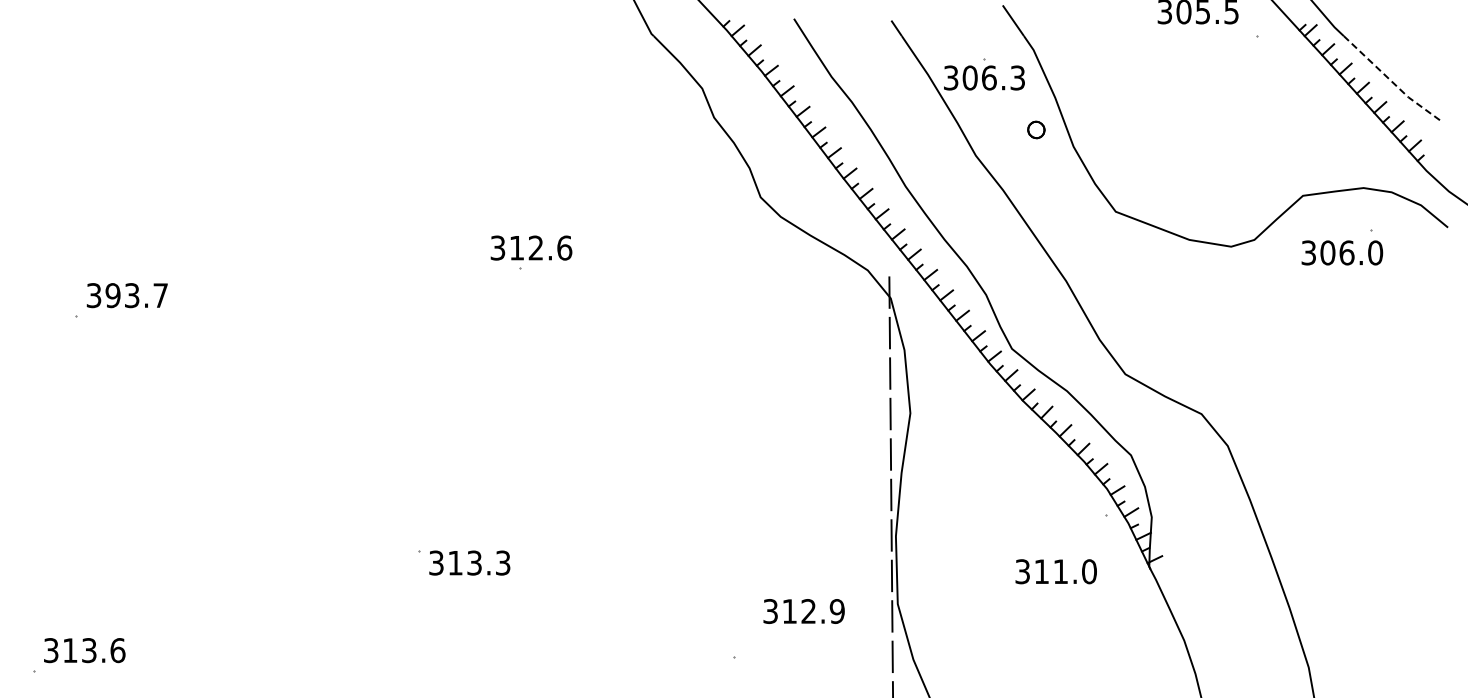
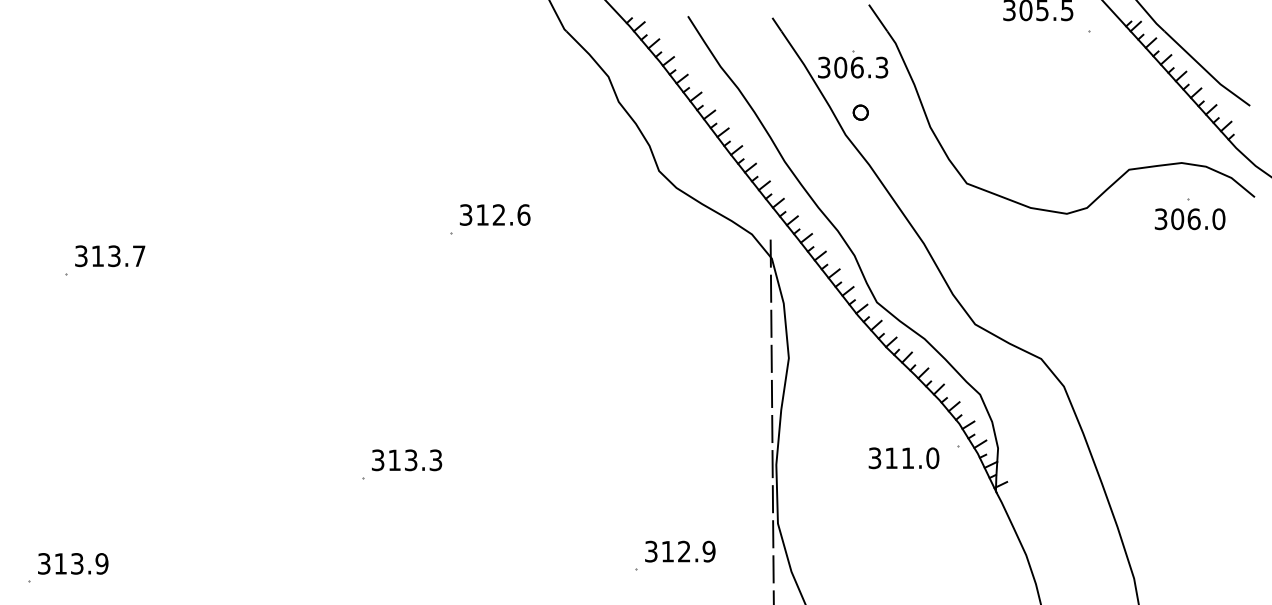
line: (1392, 82) -> (1206, 71), dashed -> solid
part: (1036, 129) -> (860, 112), moved
text: (531, 247) -> (495, 214), moved
text: (1342, 252) -> (1190, 218), moved
text: (112, 295) -> (97, 256), 393.7 -> 313.7
text: (469, 562) -> (406, 459), moved
text: (1055, 571) -> (903, 458), moved
text: (803, 611) -> (679, 551), moved
text: (117, 650) -> (101, 563), 313.6 -> 313.9

